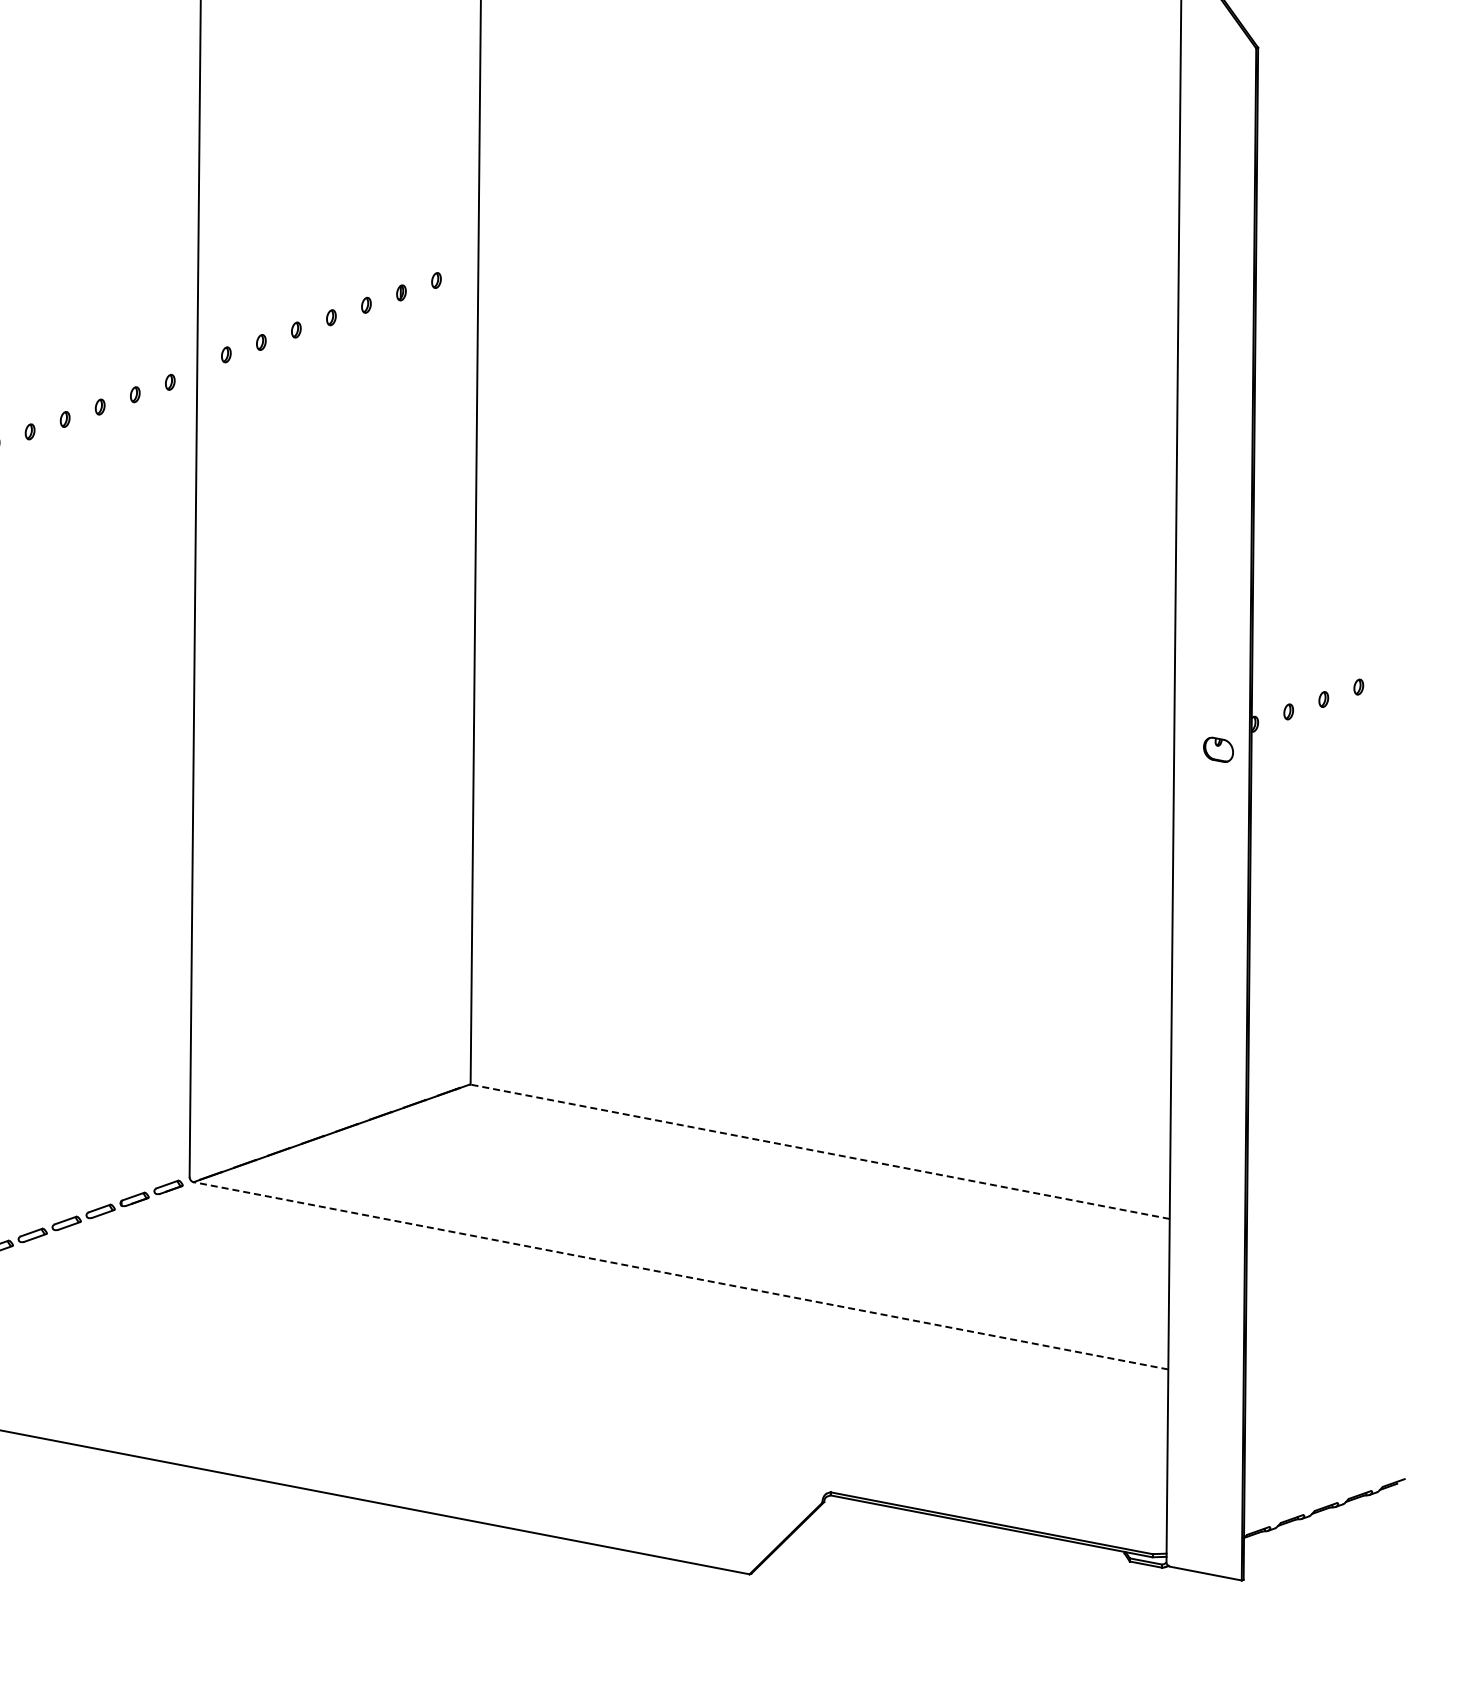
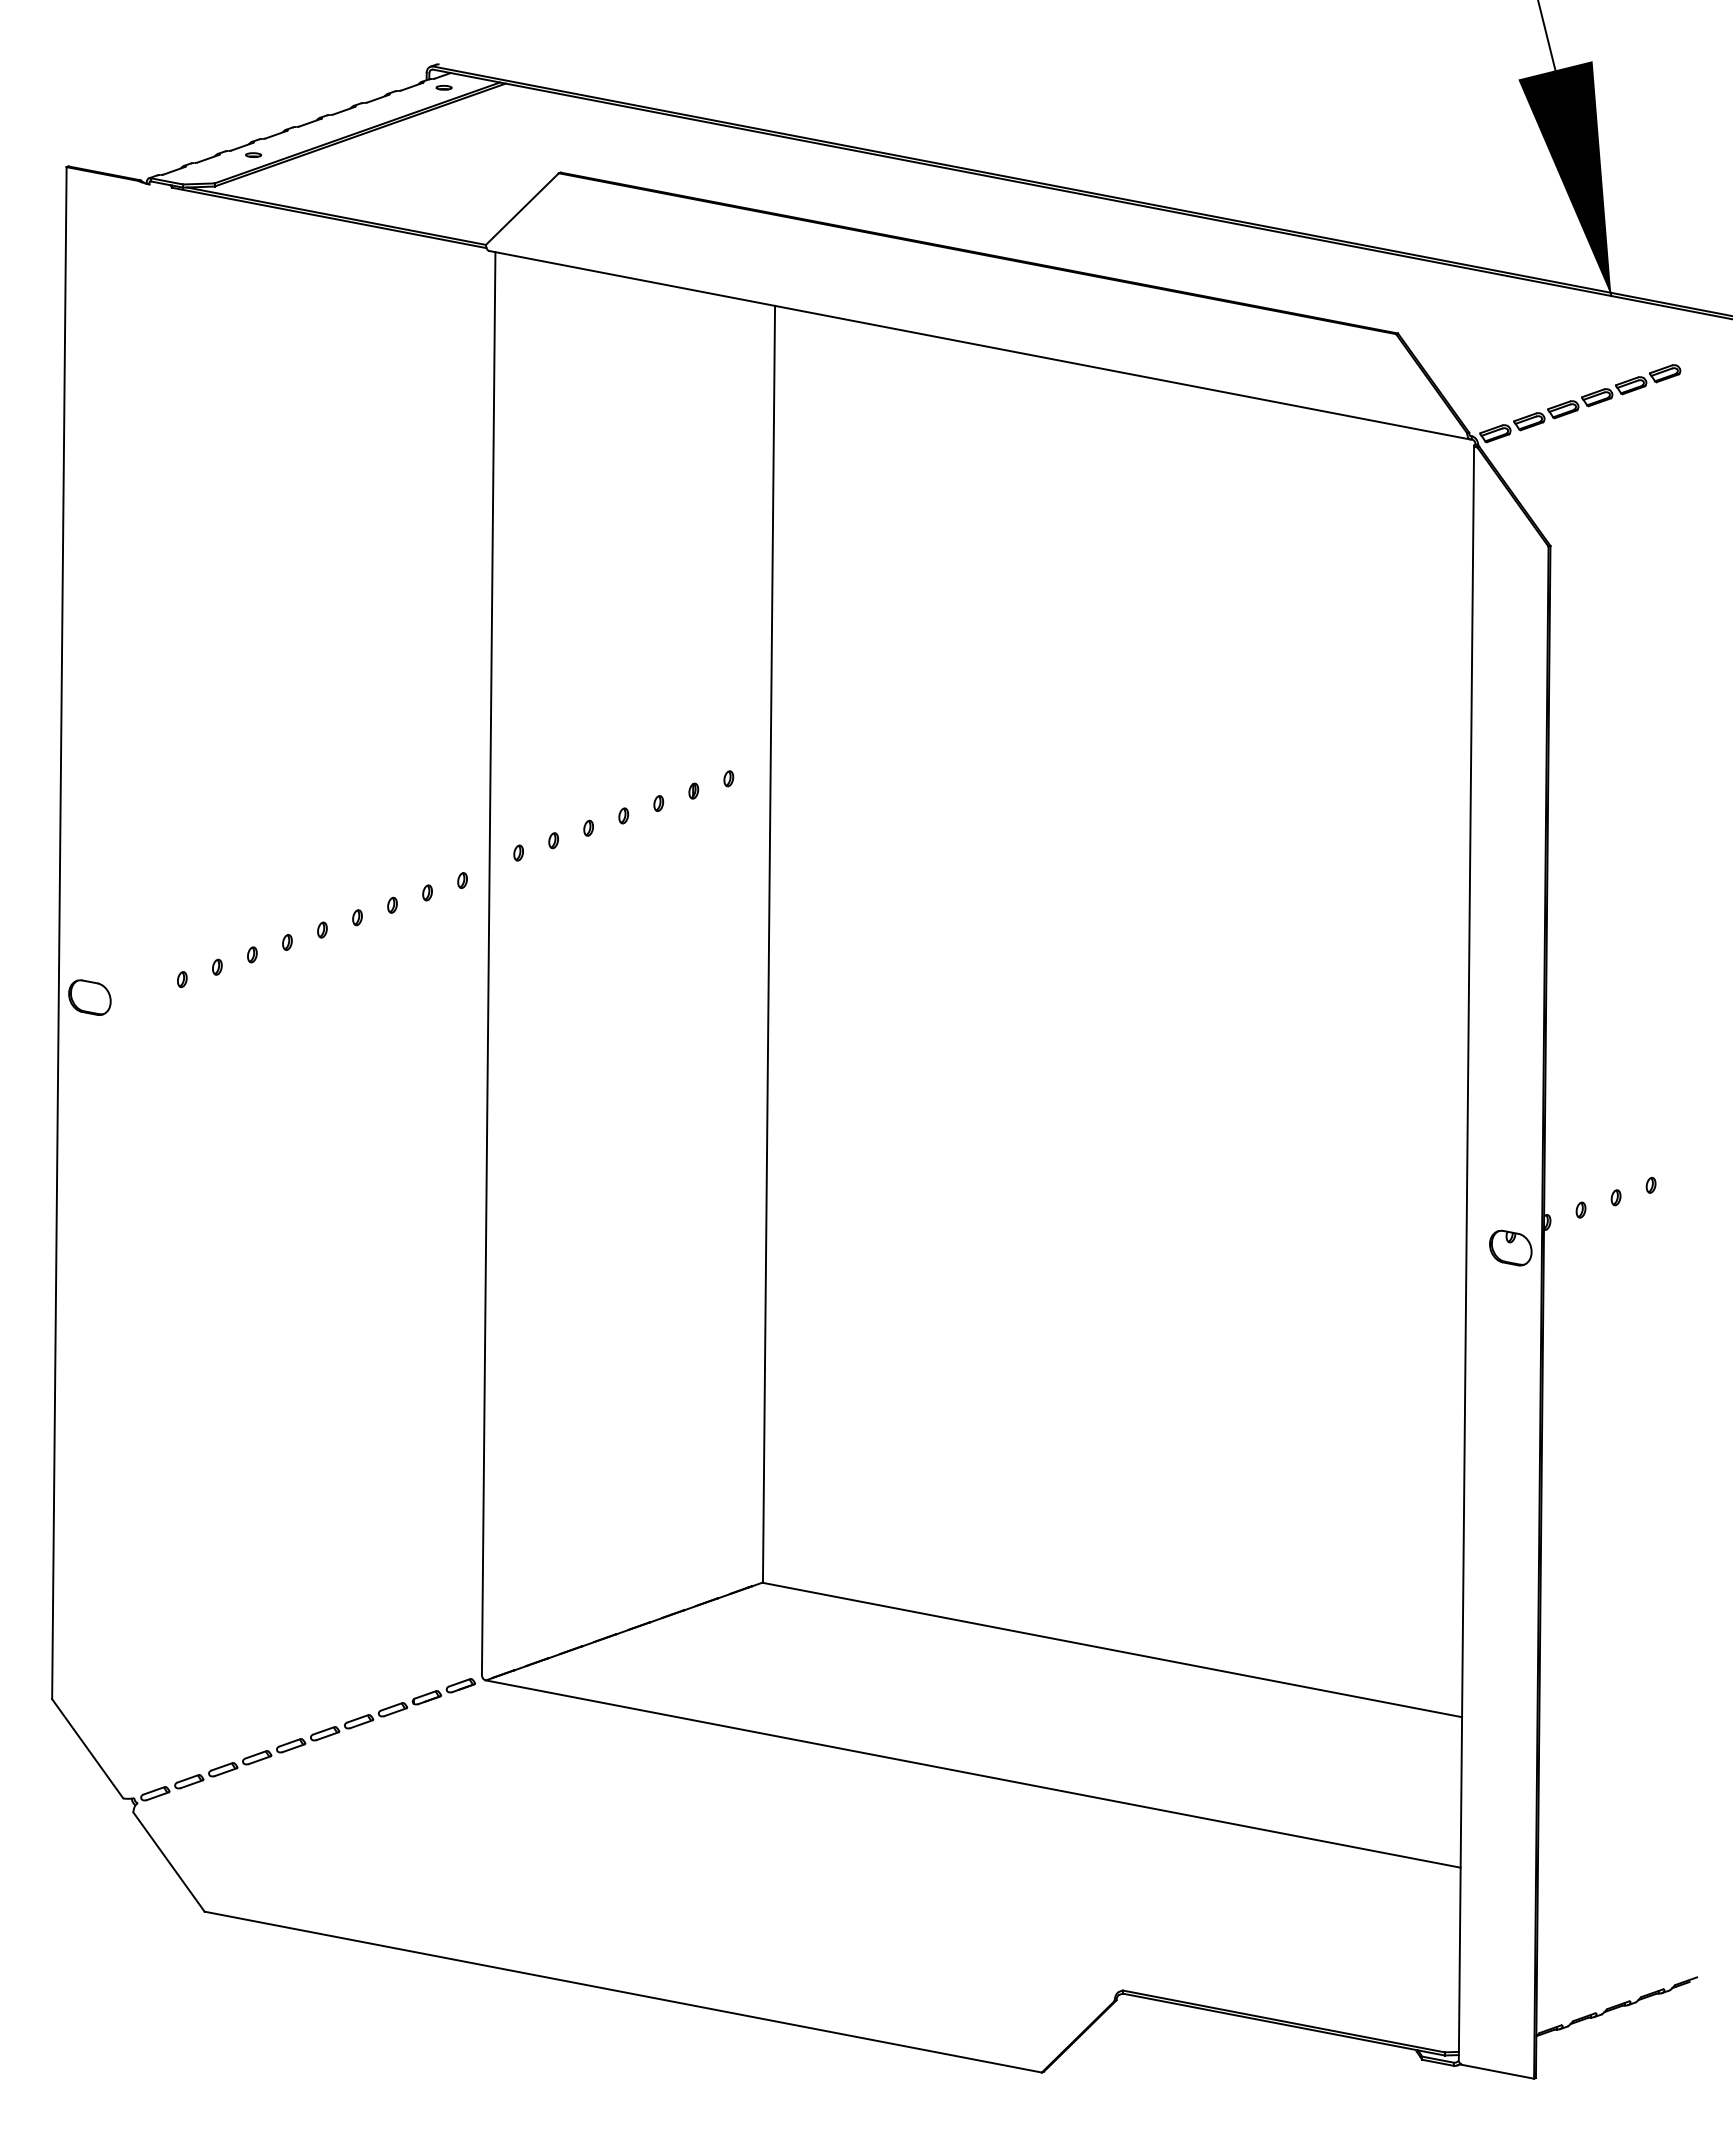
part: (1218, 749) -> (1510, 1247), size x1.43
line: (820, 1152) -> (1112, 1650), dashed -> solid
line: (680, 1275) -> (972, 1773), dashed -> solid

